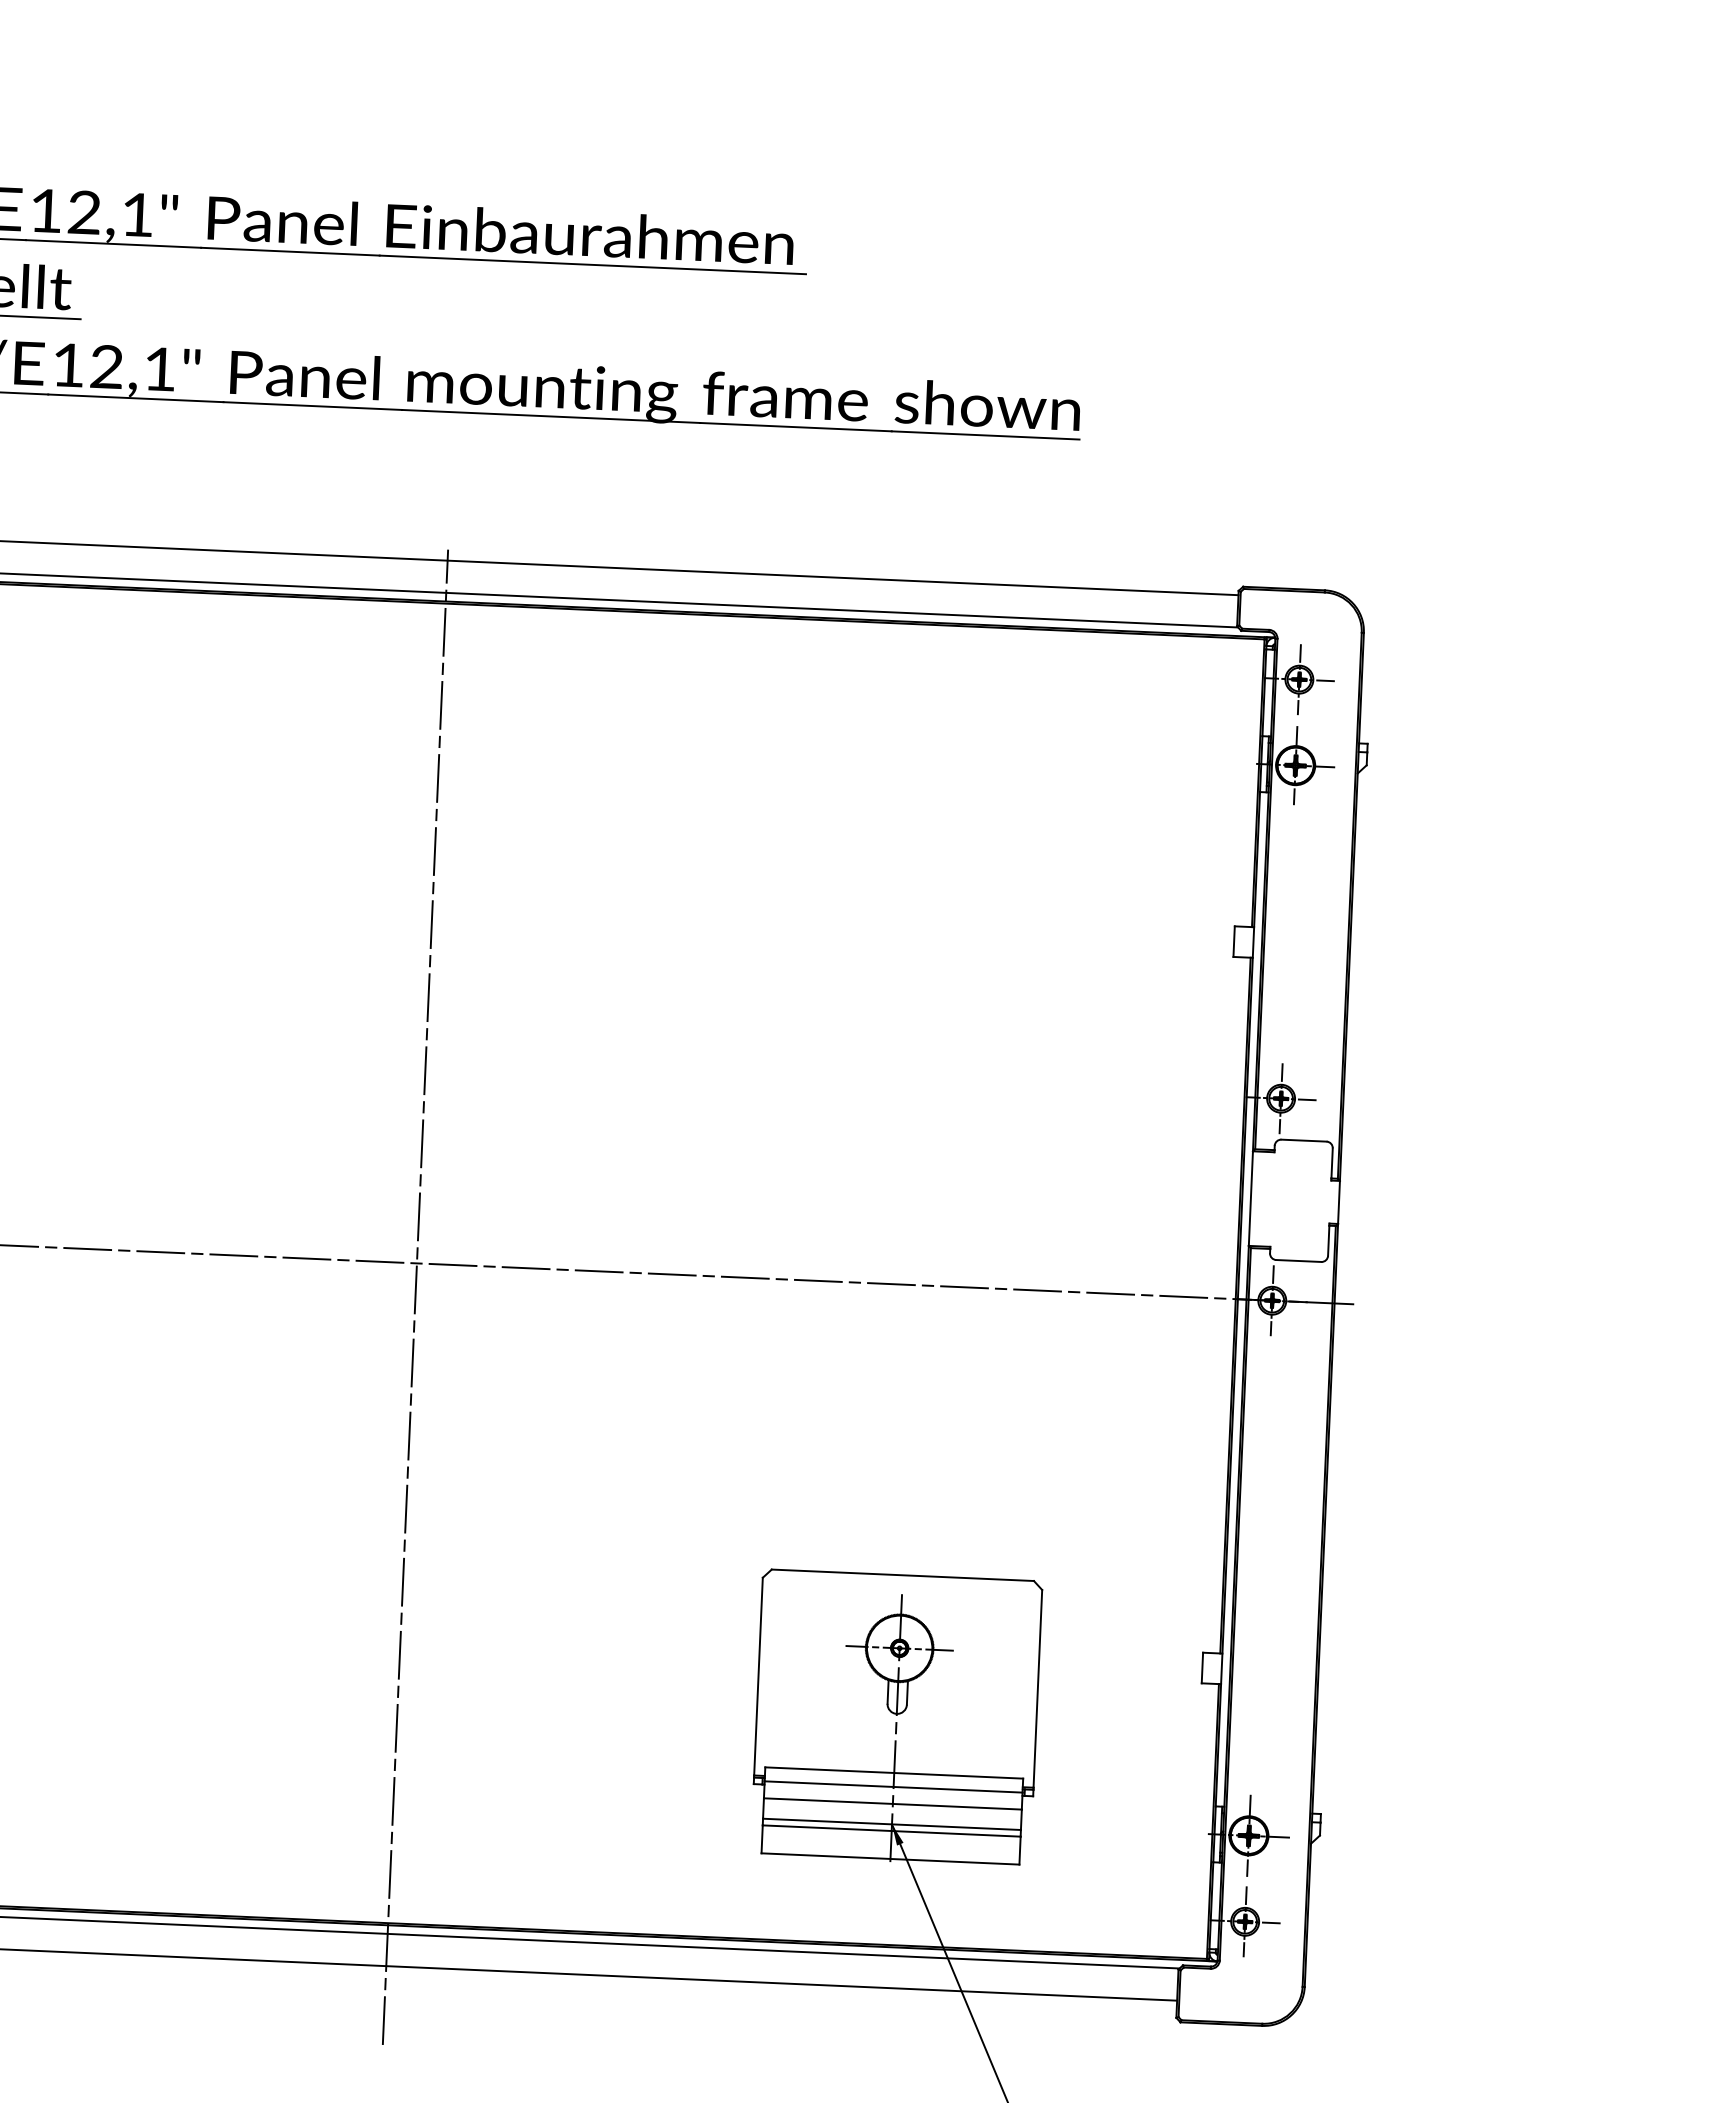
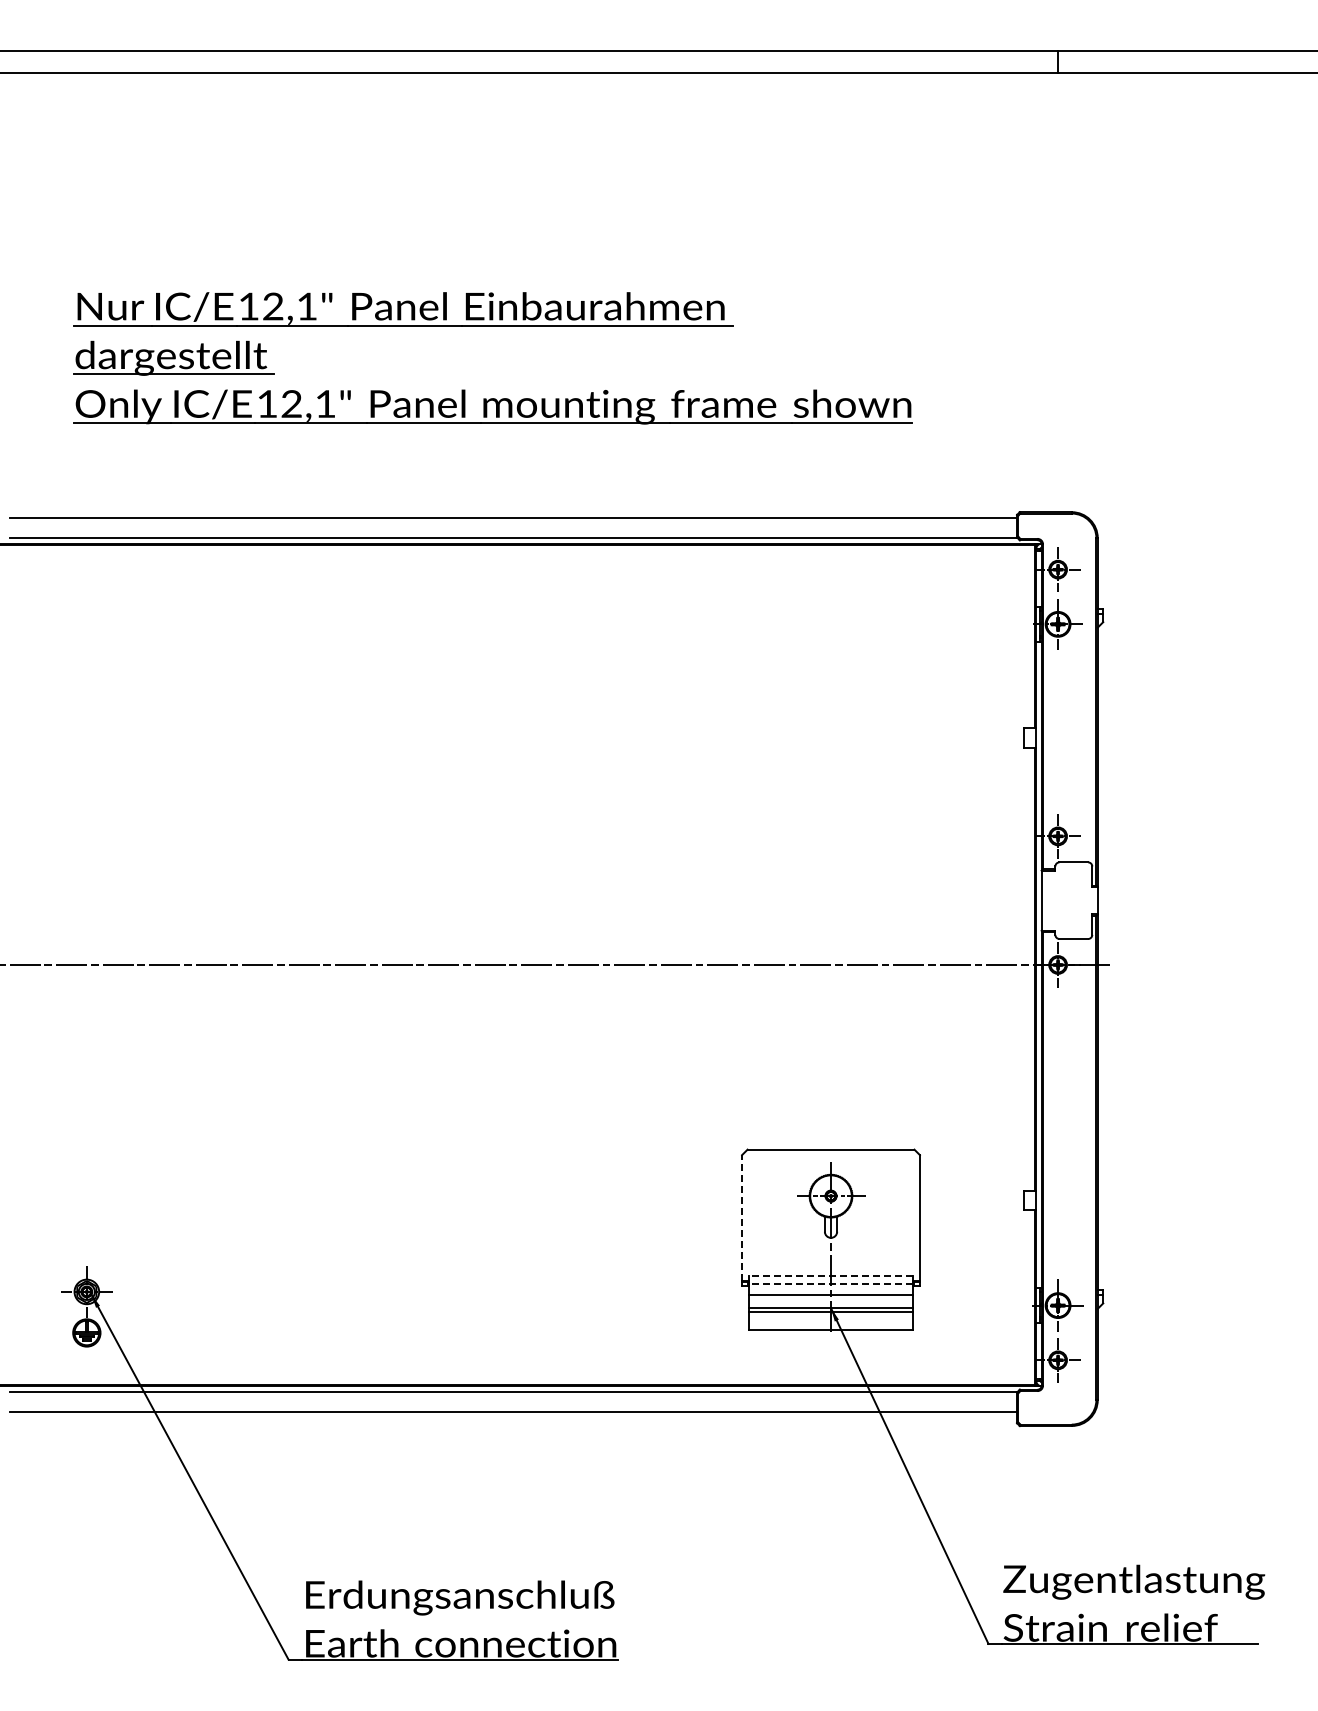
line: (415, 1297) -> (513, 986), removed
line: (759, 1677) -> (742, 1218), solid -> dashed
line: (893, 1772) -> (830, 1275), solid -> dashed
line: (892, 1787) -> (830, 1284), solid -> dashed

